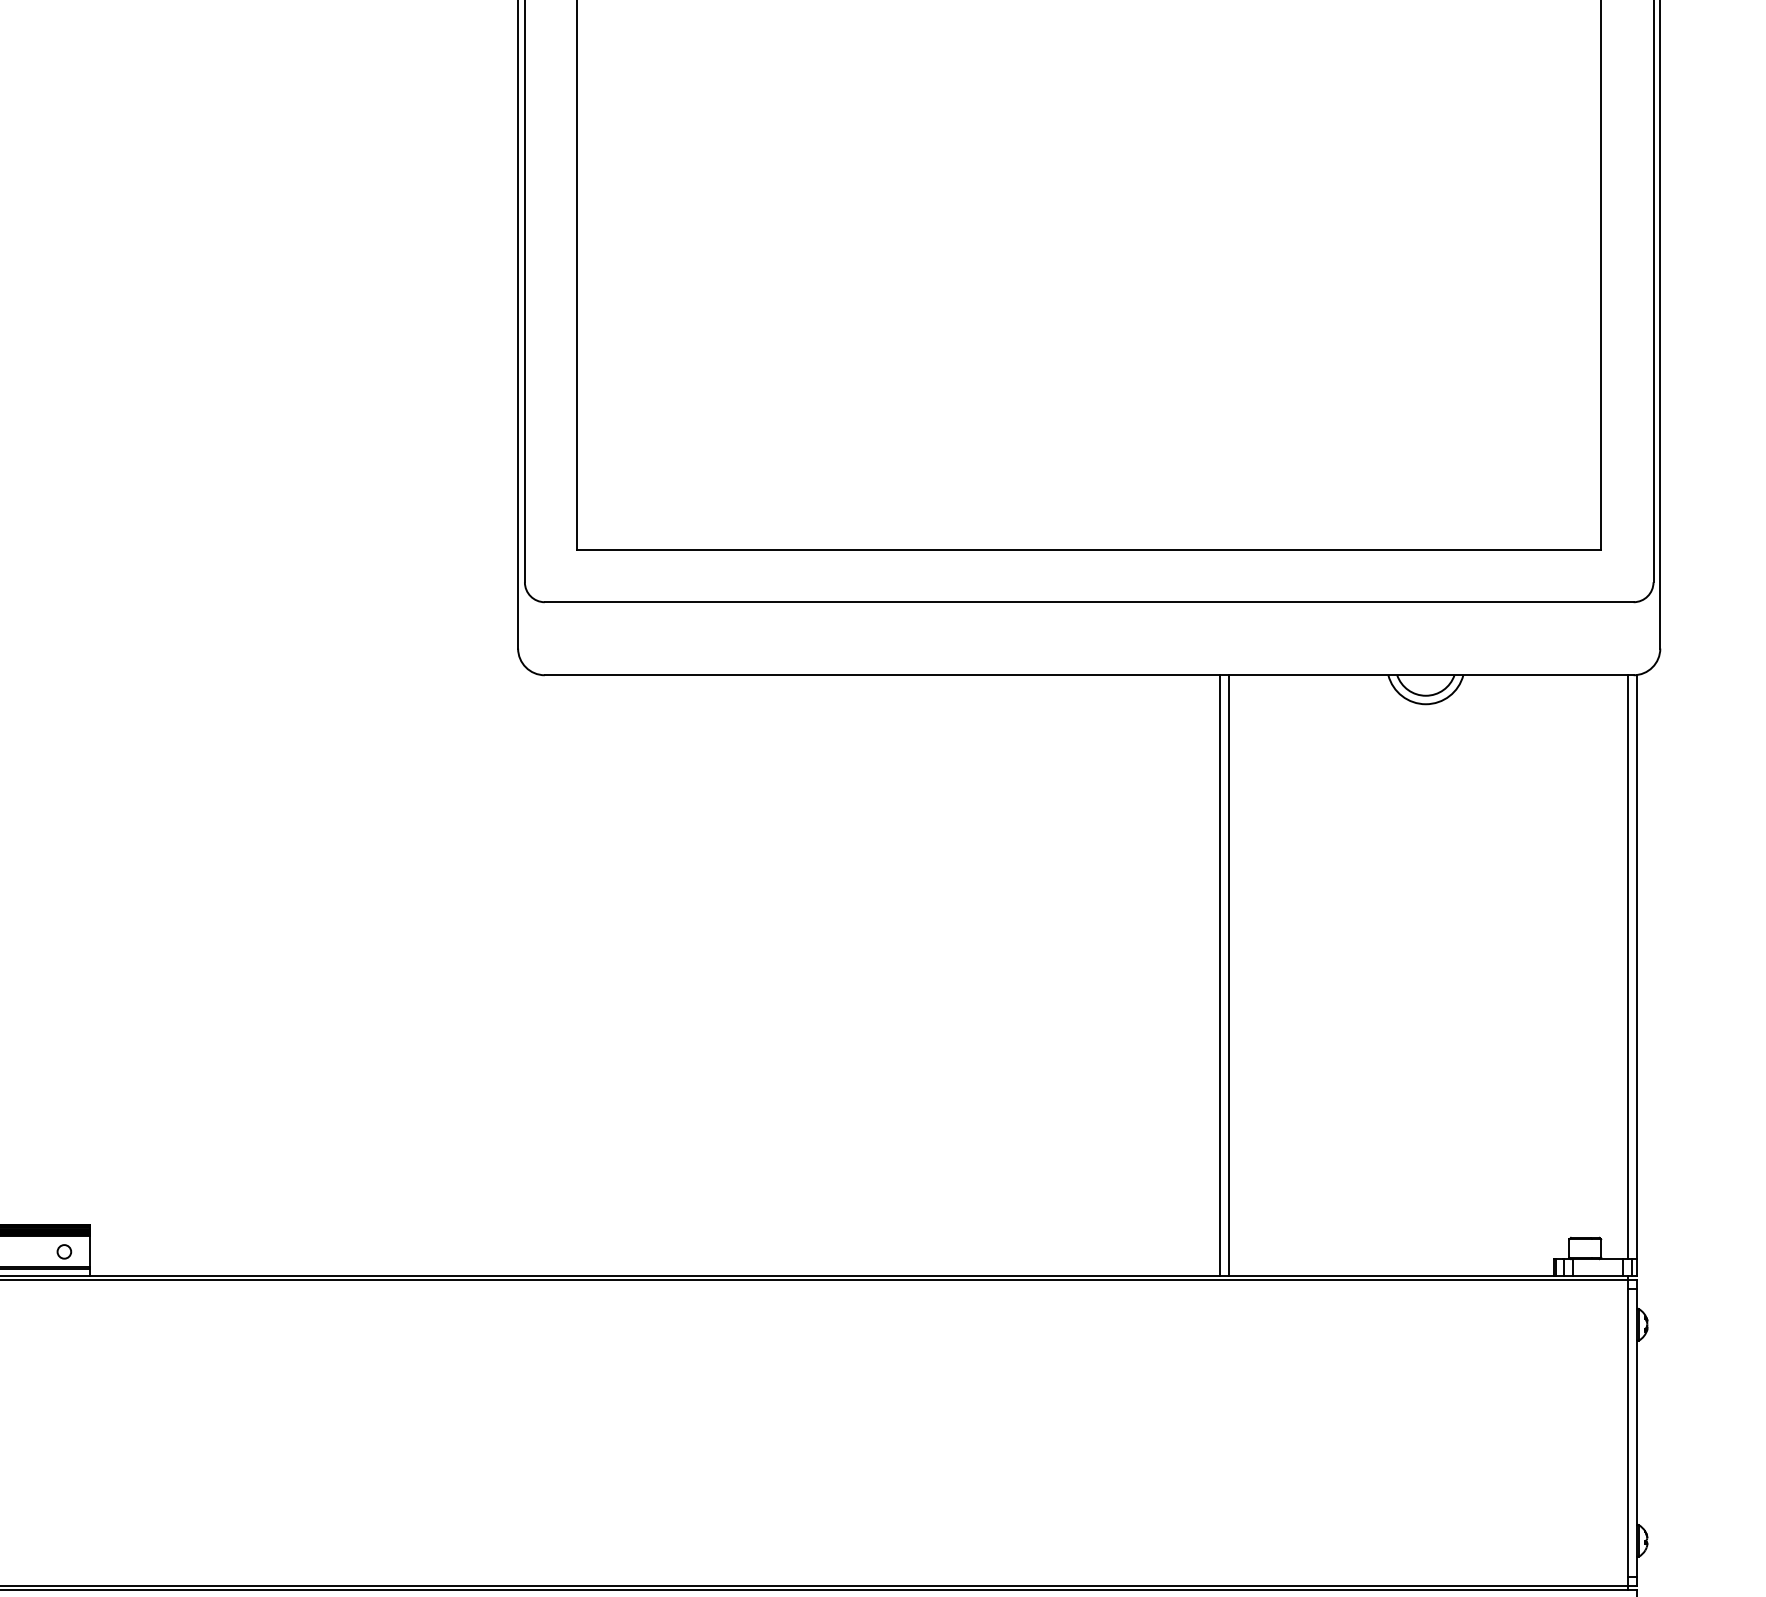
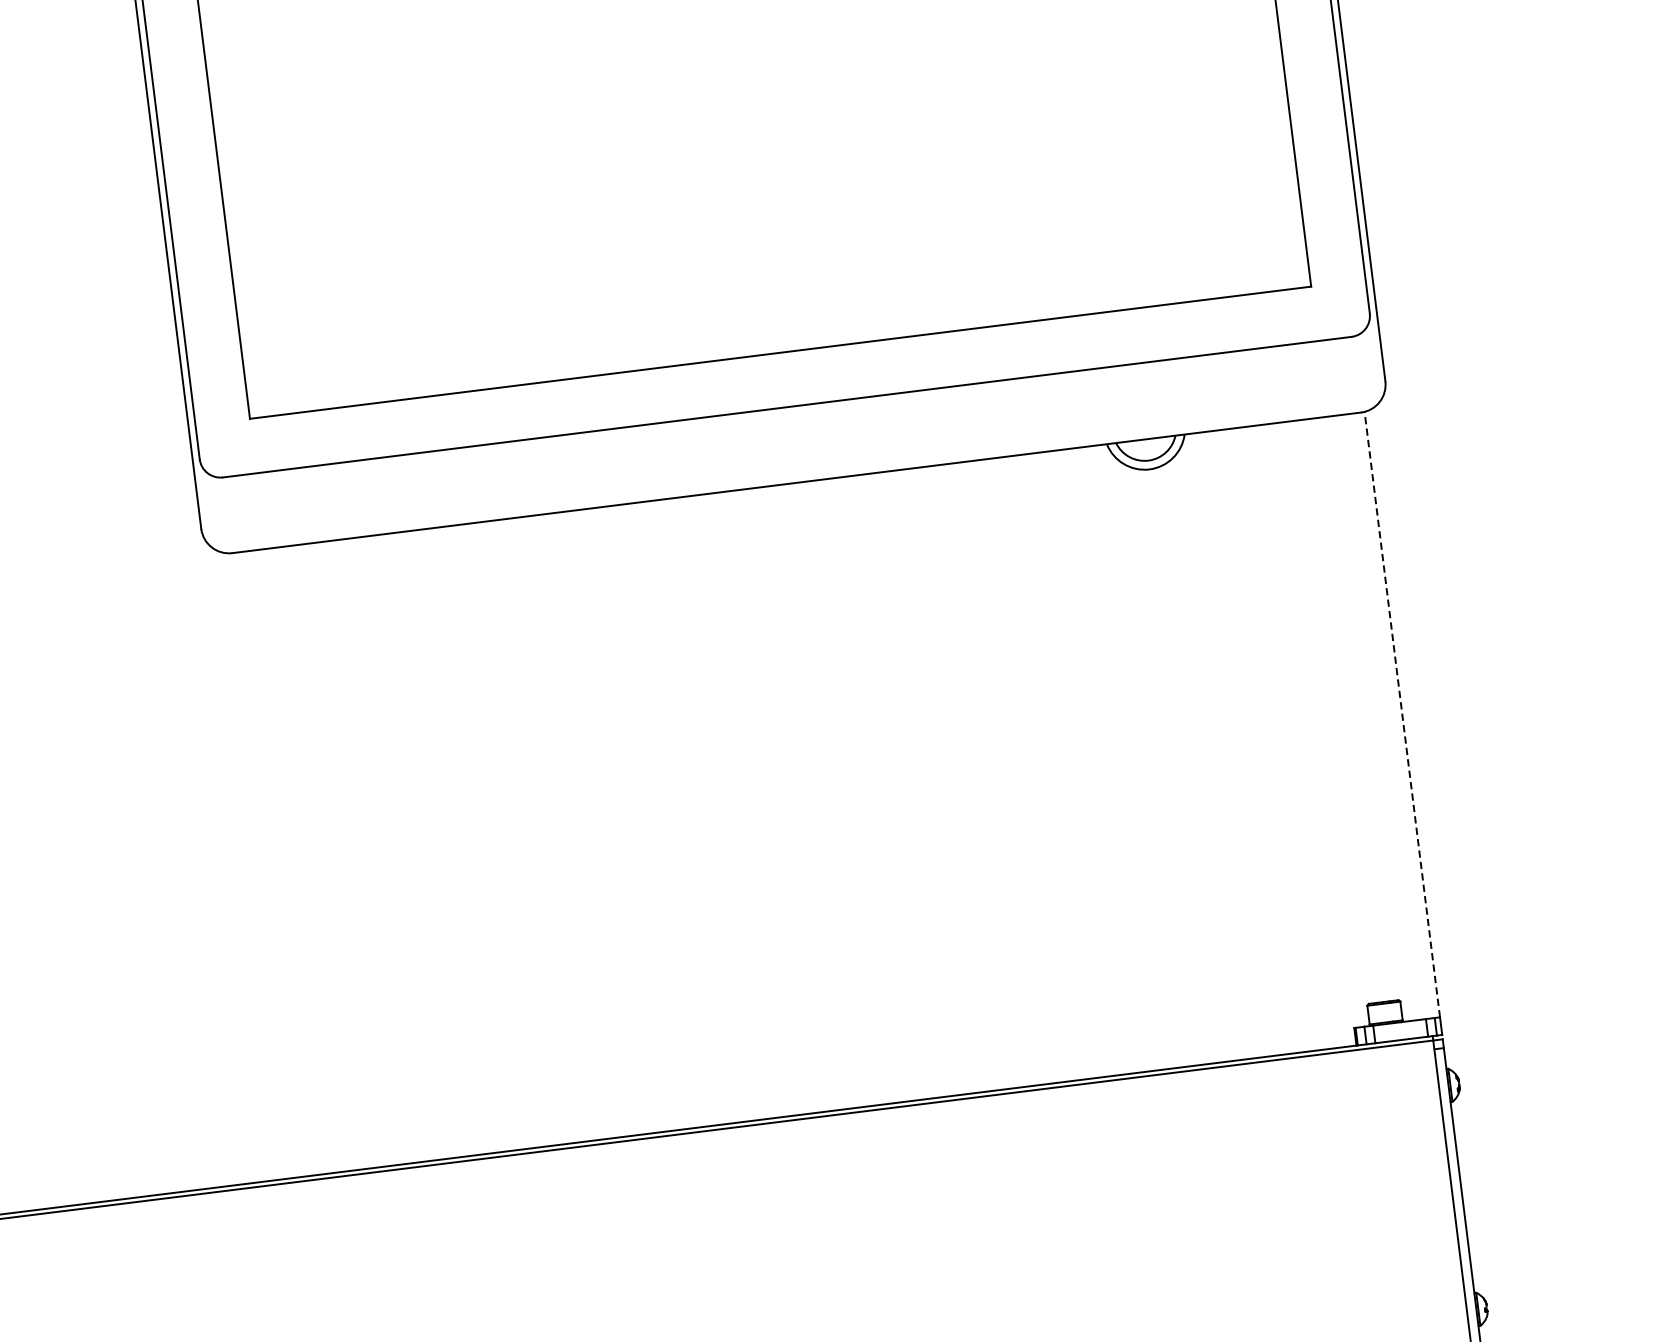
line: (1636, 966) -> (1401, 714), solid -> dashed
line: (1627, 967) -> (1392, 716), removed
line: (1219, 975) -> (970, 777), removed
line: (1229, 975) -> (980, 775), removed

